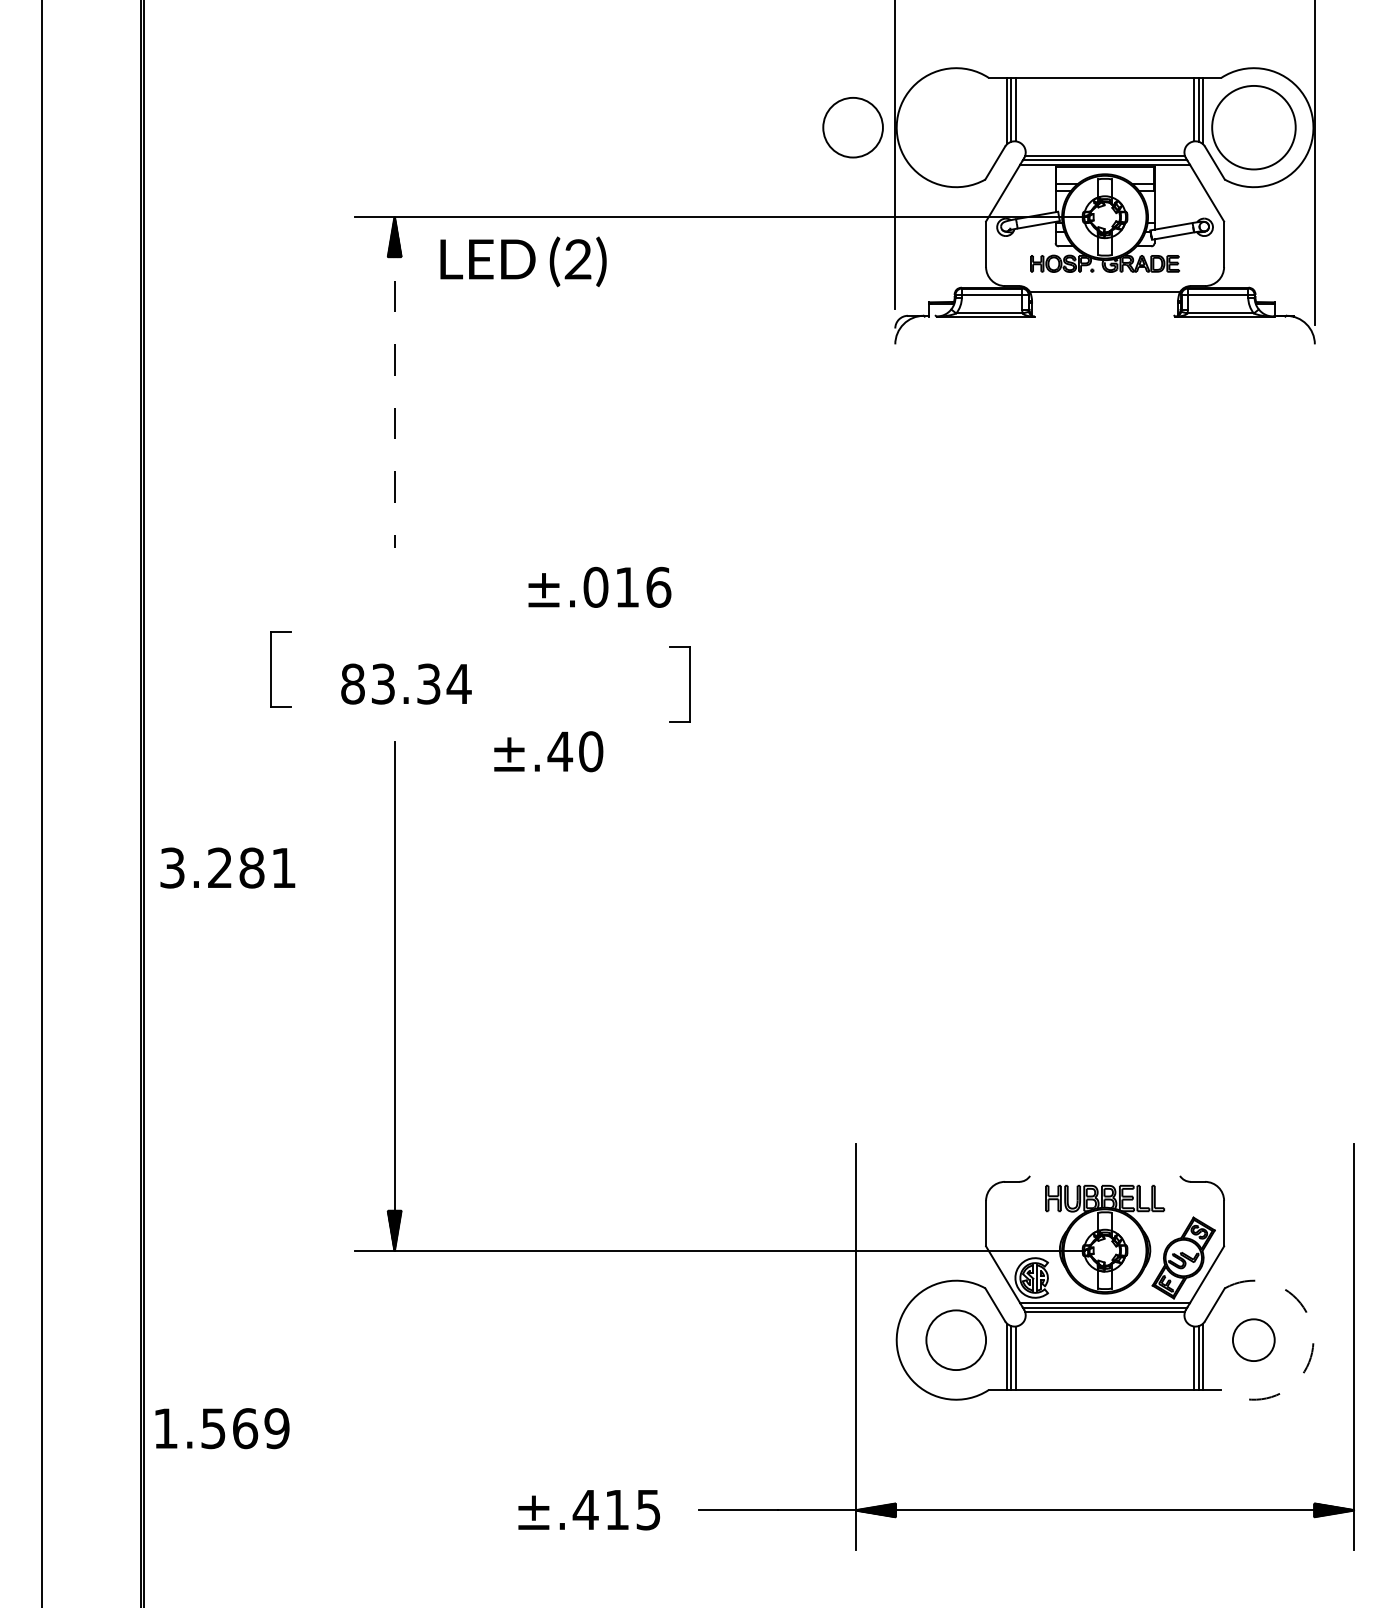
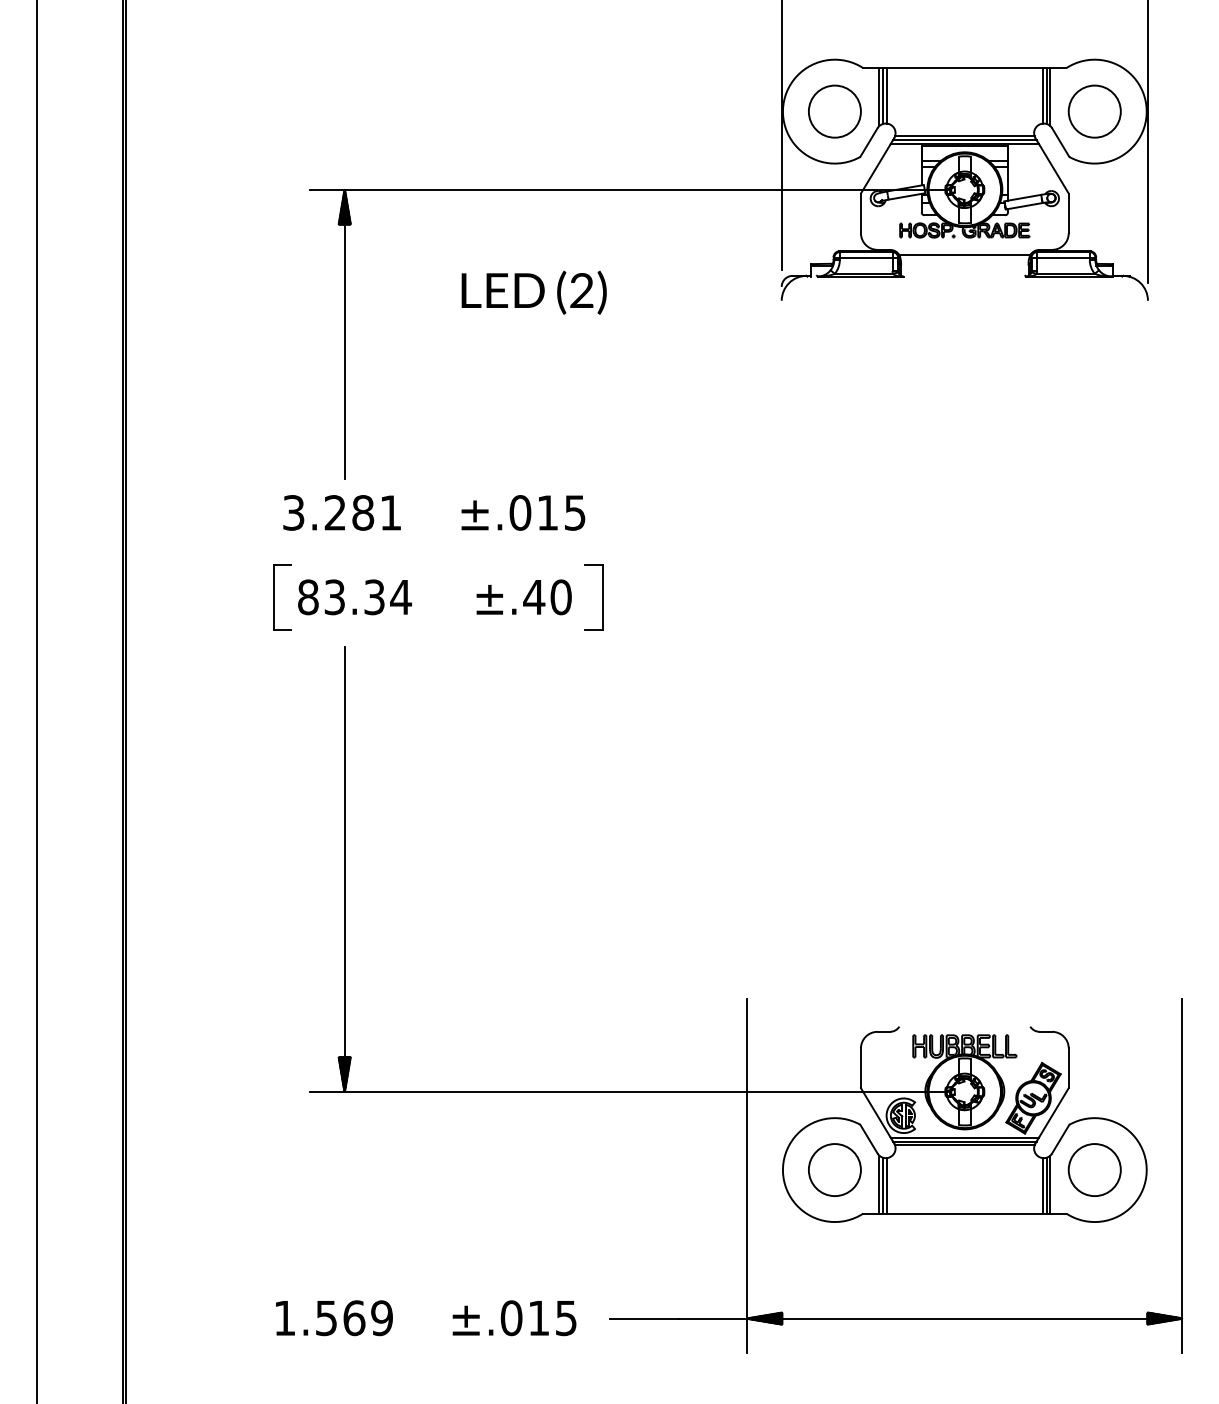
circle: (852, 127) -> (834, 111), moved
circle: (1253, 127) -> (1094, 111), size x0.71
text: (522, 261) -> (533, 292), moved
line: (394, 382) -> (344, 334), dashed -> solid
text: (659, 586) -> (575, 512), ±.016 -> ±.015
part: (271, 669) -> (274, 597), moved
text: (547, 751) -> (523, 597), moved
text: (227, 867) -> (341, 512), moved
circle: (1253, 1339) -> (1094, 1169), size x1.43
arc: (1313, 1341) -> (1146, 1171), dashed -> solid
text: (222, 1428) -> (334, 1318), moved
text: (585, 1510) -> (511, 1318), ±.415 -> ±.015

